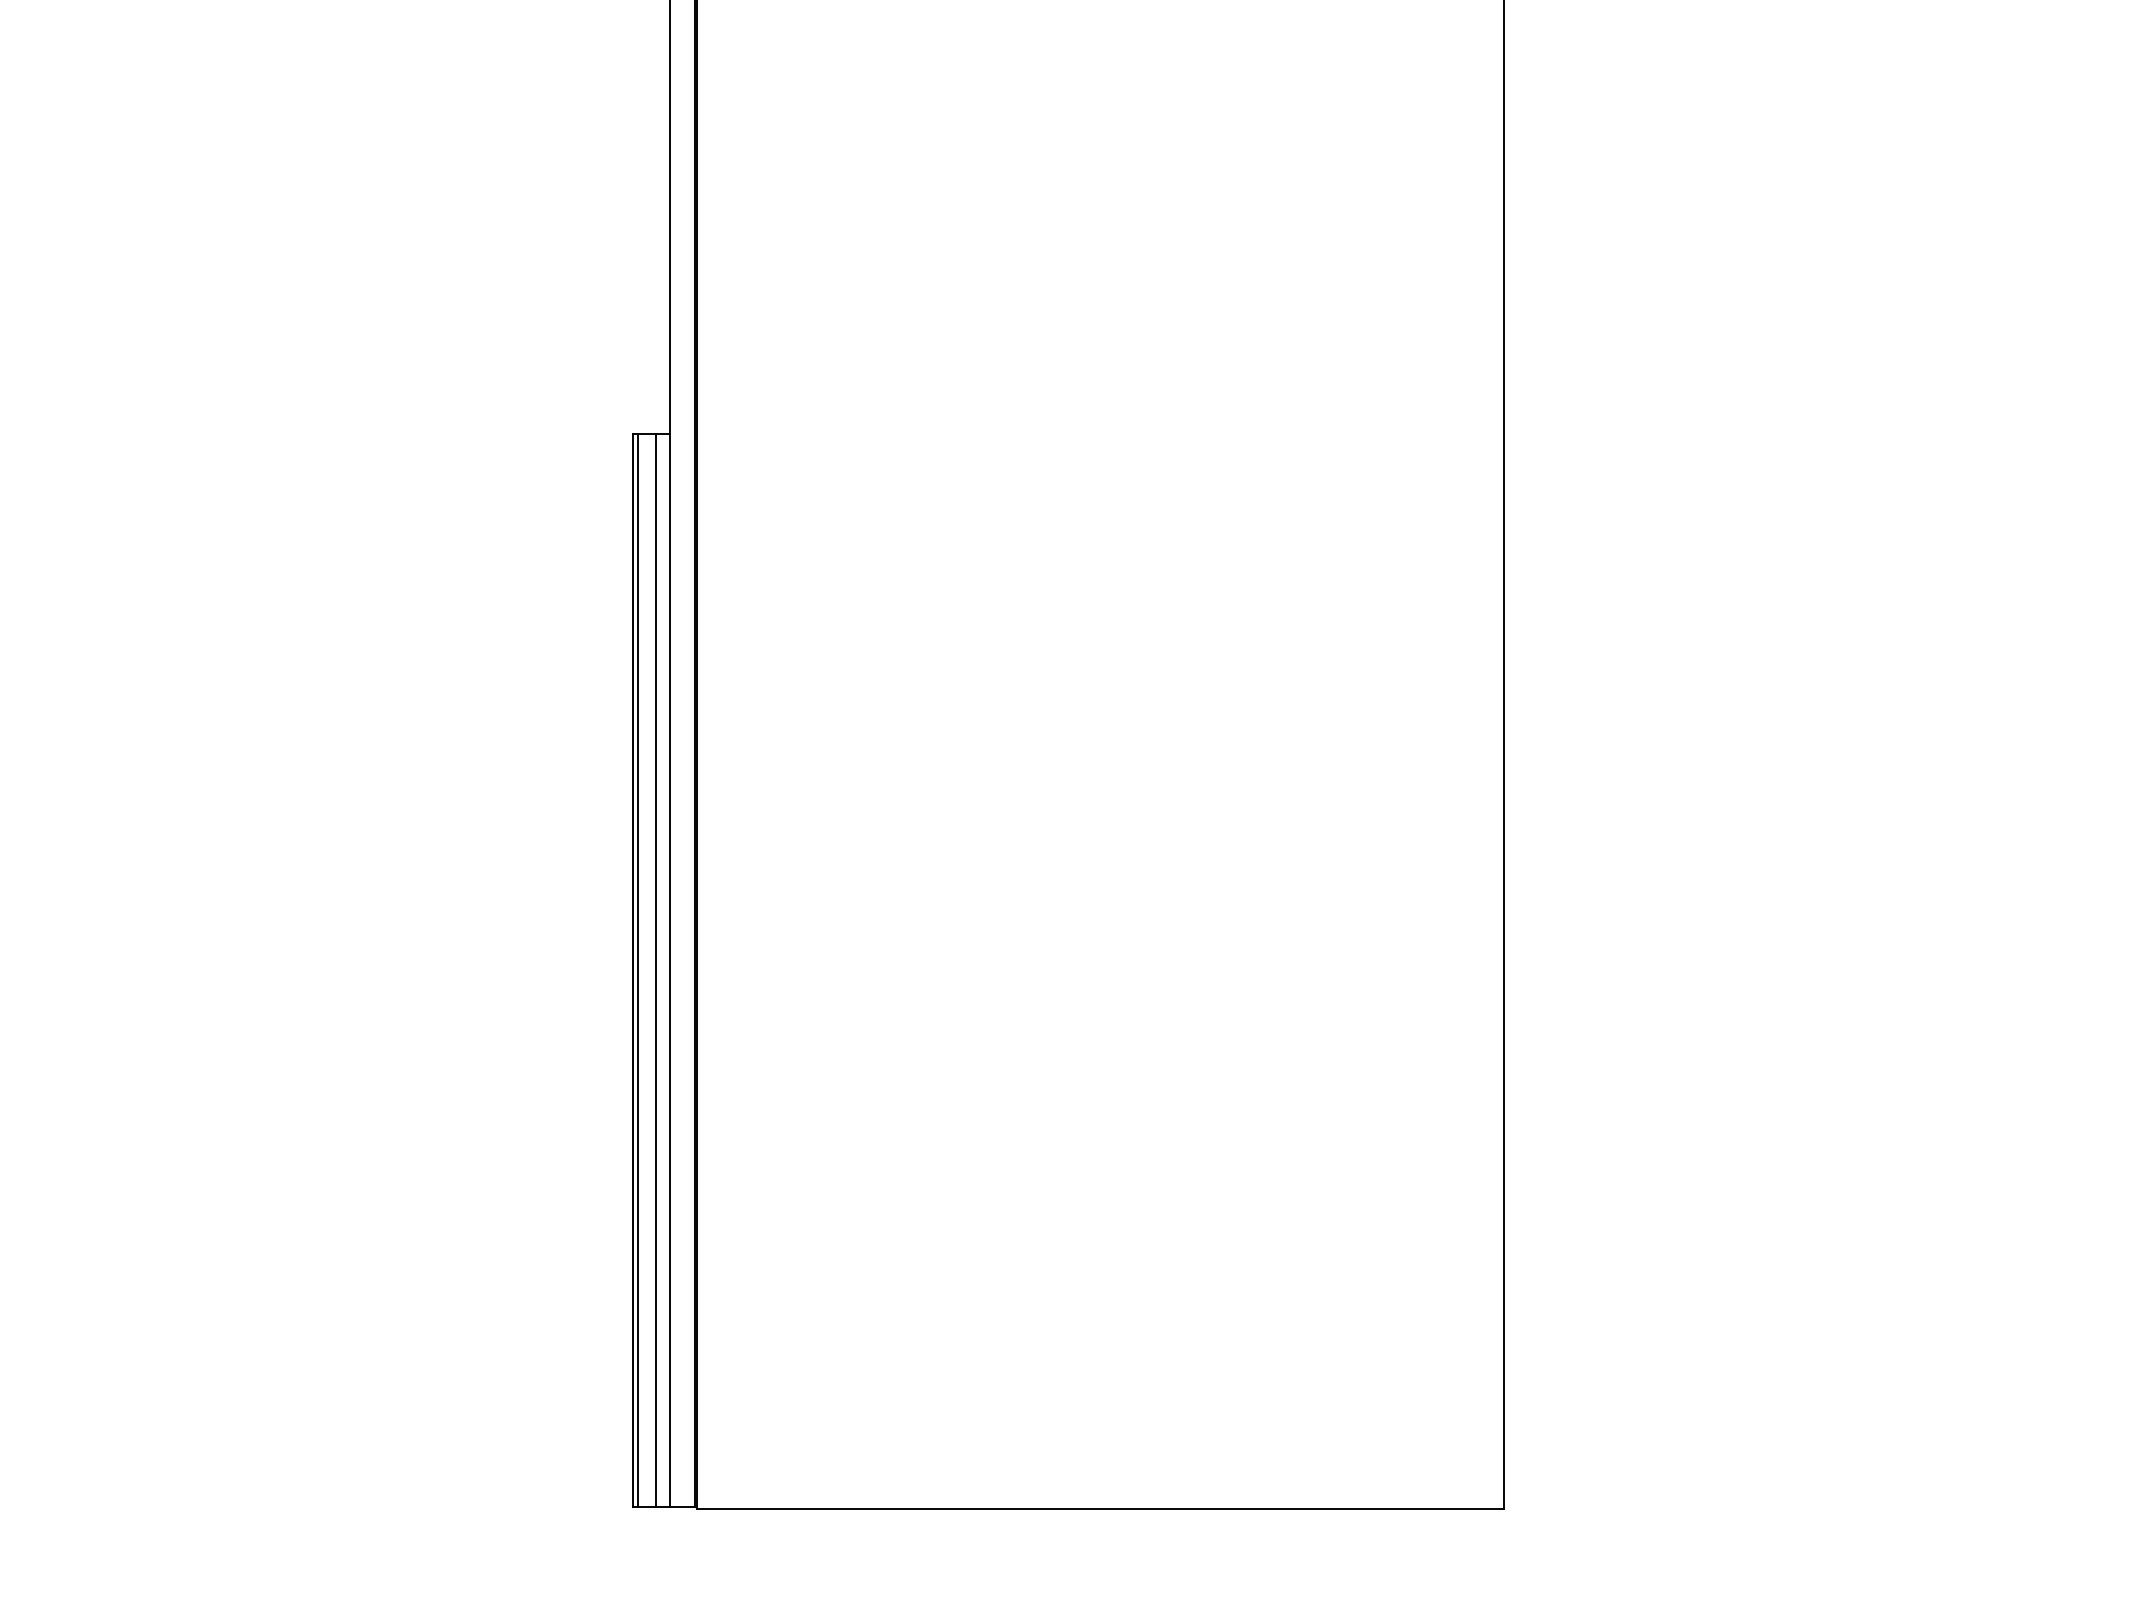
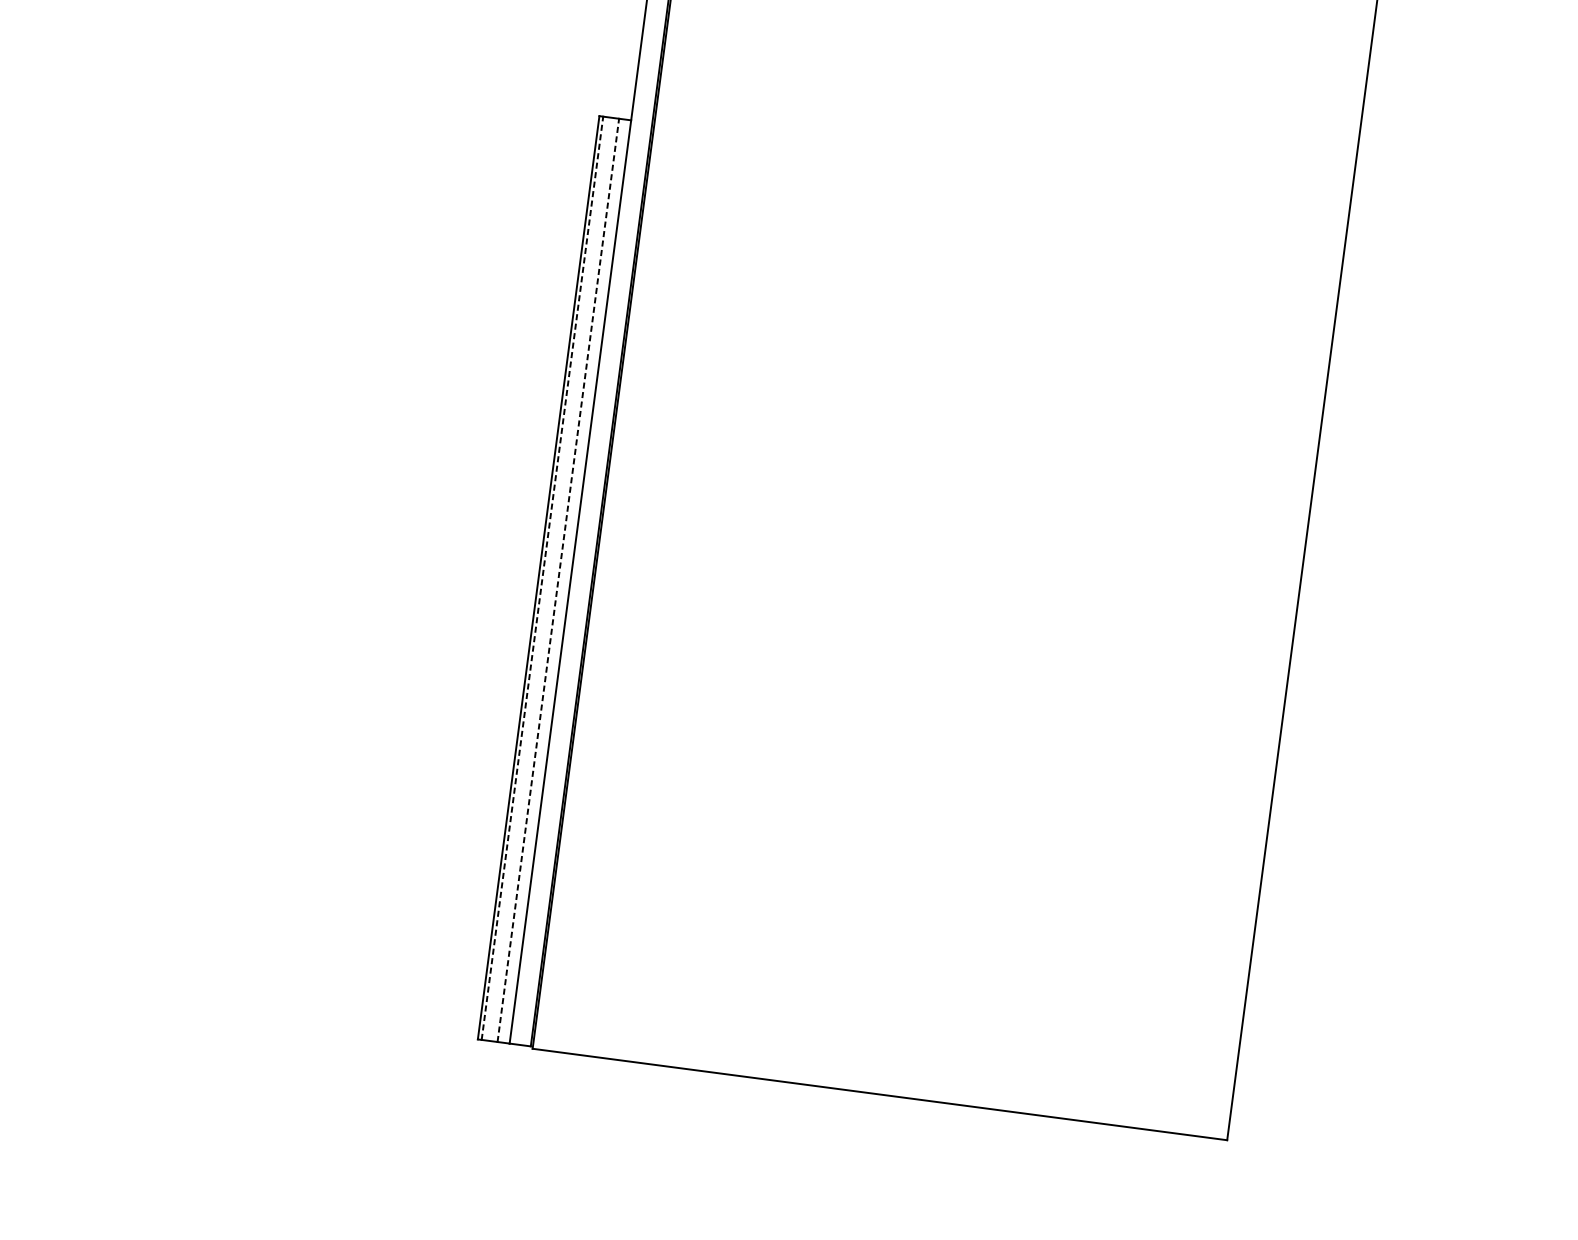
line: (637, 970) -> (542, 578), solid -> dashed
line: (655, 970) -> (557, 580), solid -> dashed

